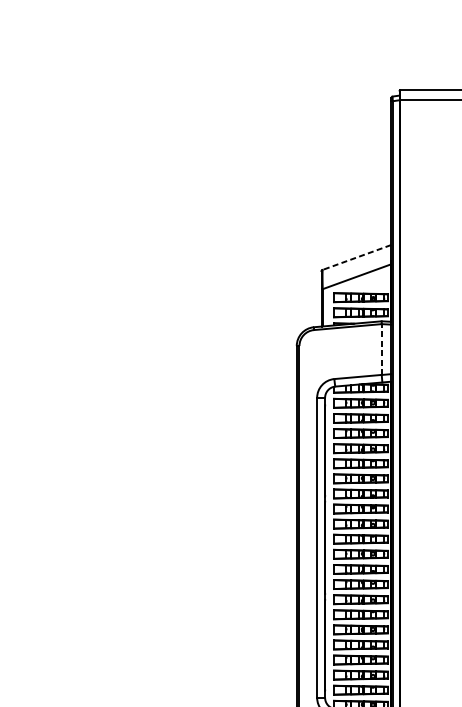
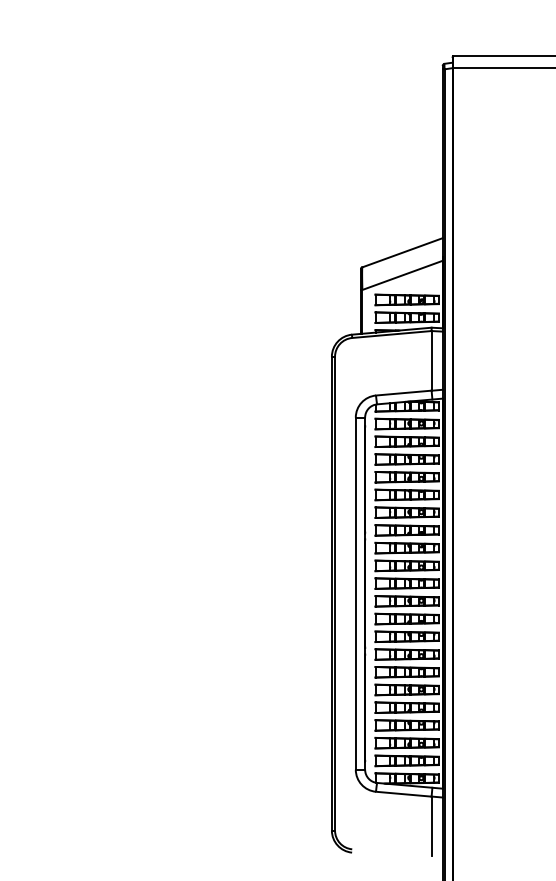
line: (356, 257) -> (402, 252), dashed -> solid
line: (381, 349) -> (431, 360), dashed -> solid

